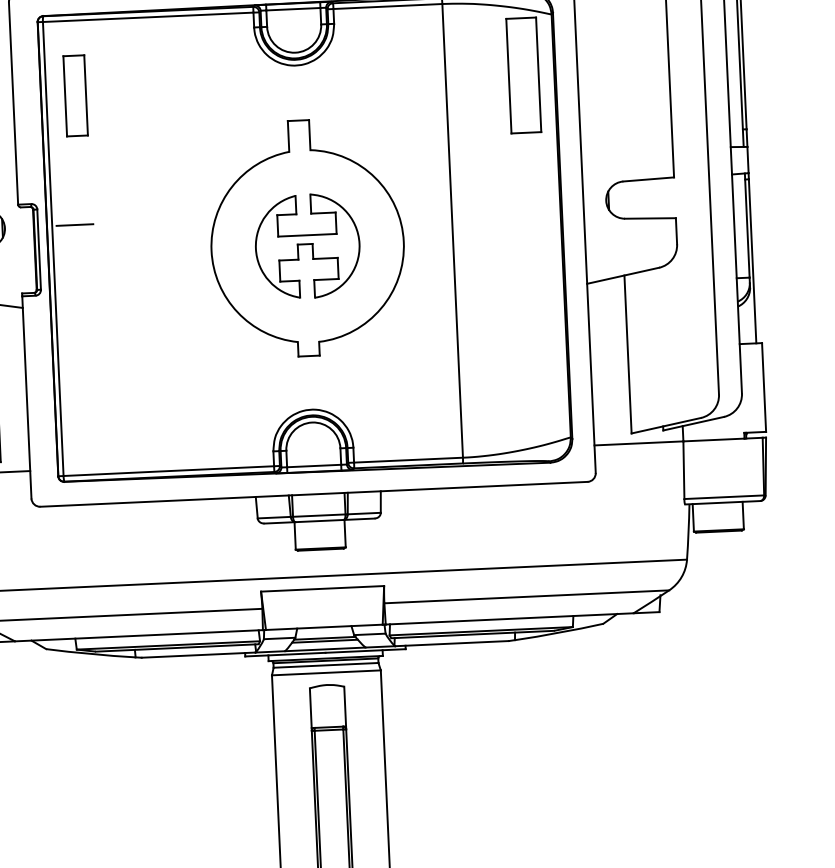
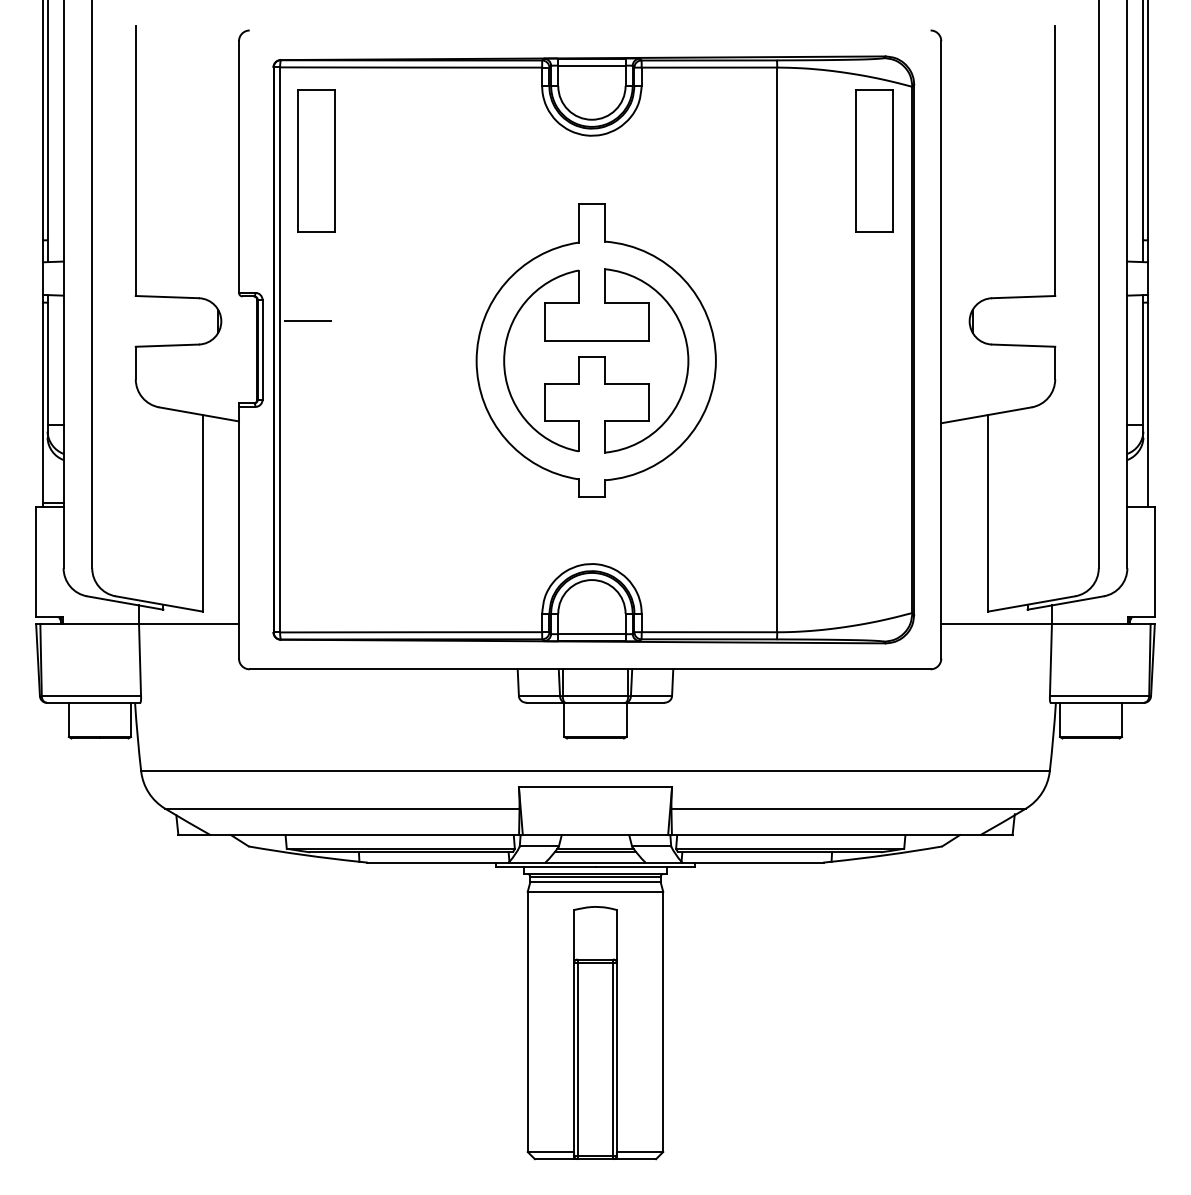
part: (75, 95) -> (316, 160), size x1.43
part: (307, 245) -> (596, 360), size x1.43

